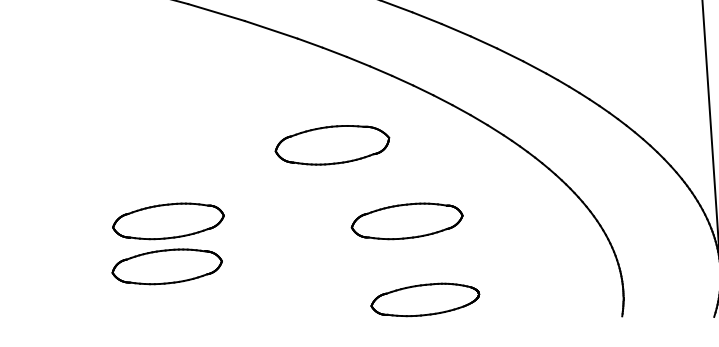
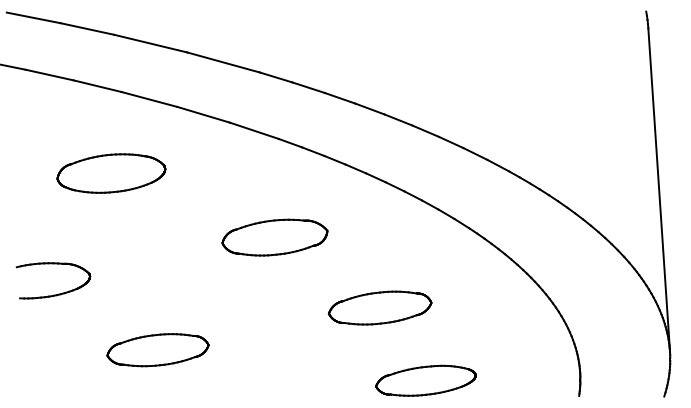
part: (116, 75) -> (111, 173), added
part: (331, 145) -> (274, 237), moved
part: (59, 205) -> (58, 293), added
part: (167, 220) -> (158, 307), removed
part: (424, 299) -> (425, 380), moved

